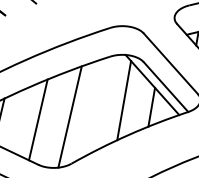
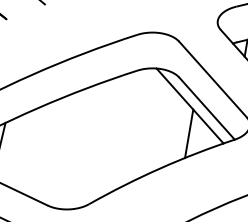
line: (124, 100) -> (155, 125), removed
line: (69, 116) -> (86, 145), removed
line: (38, 119) -> (47, 149), removed

